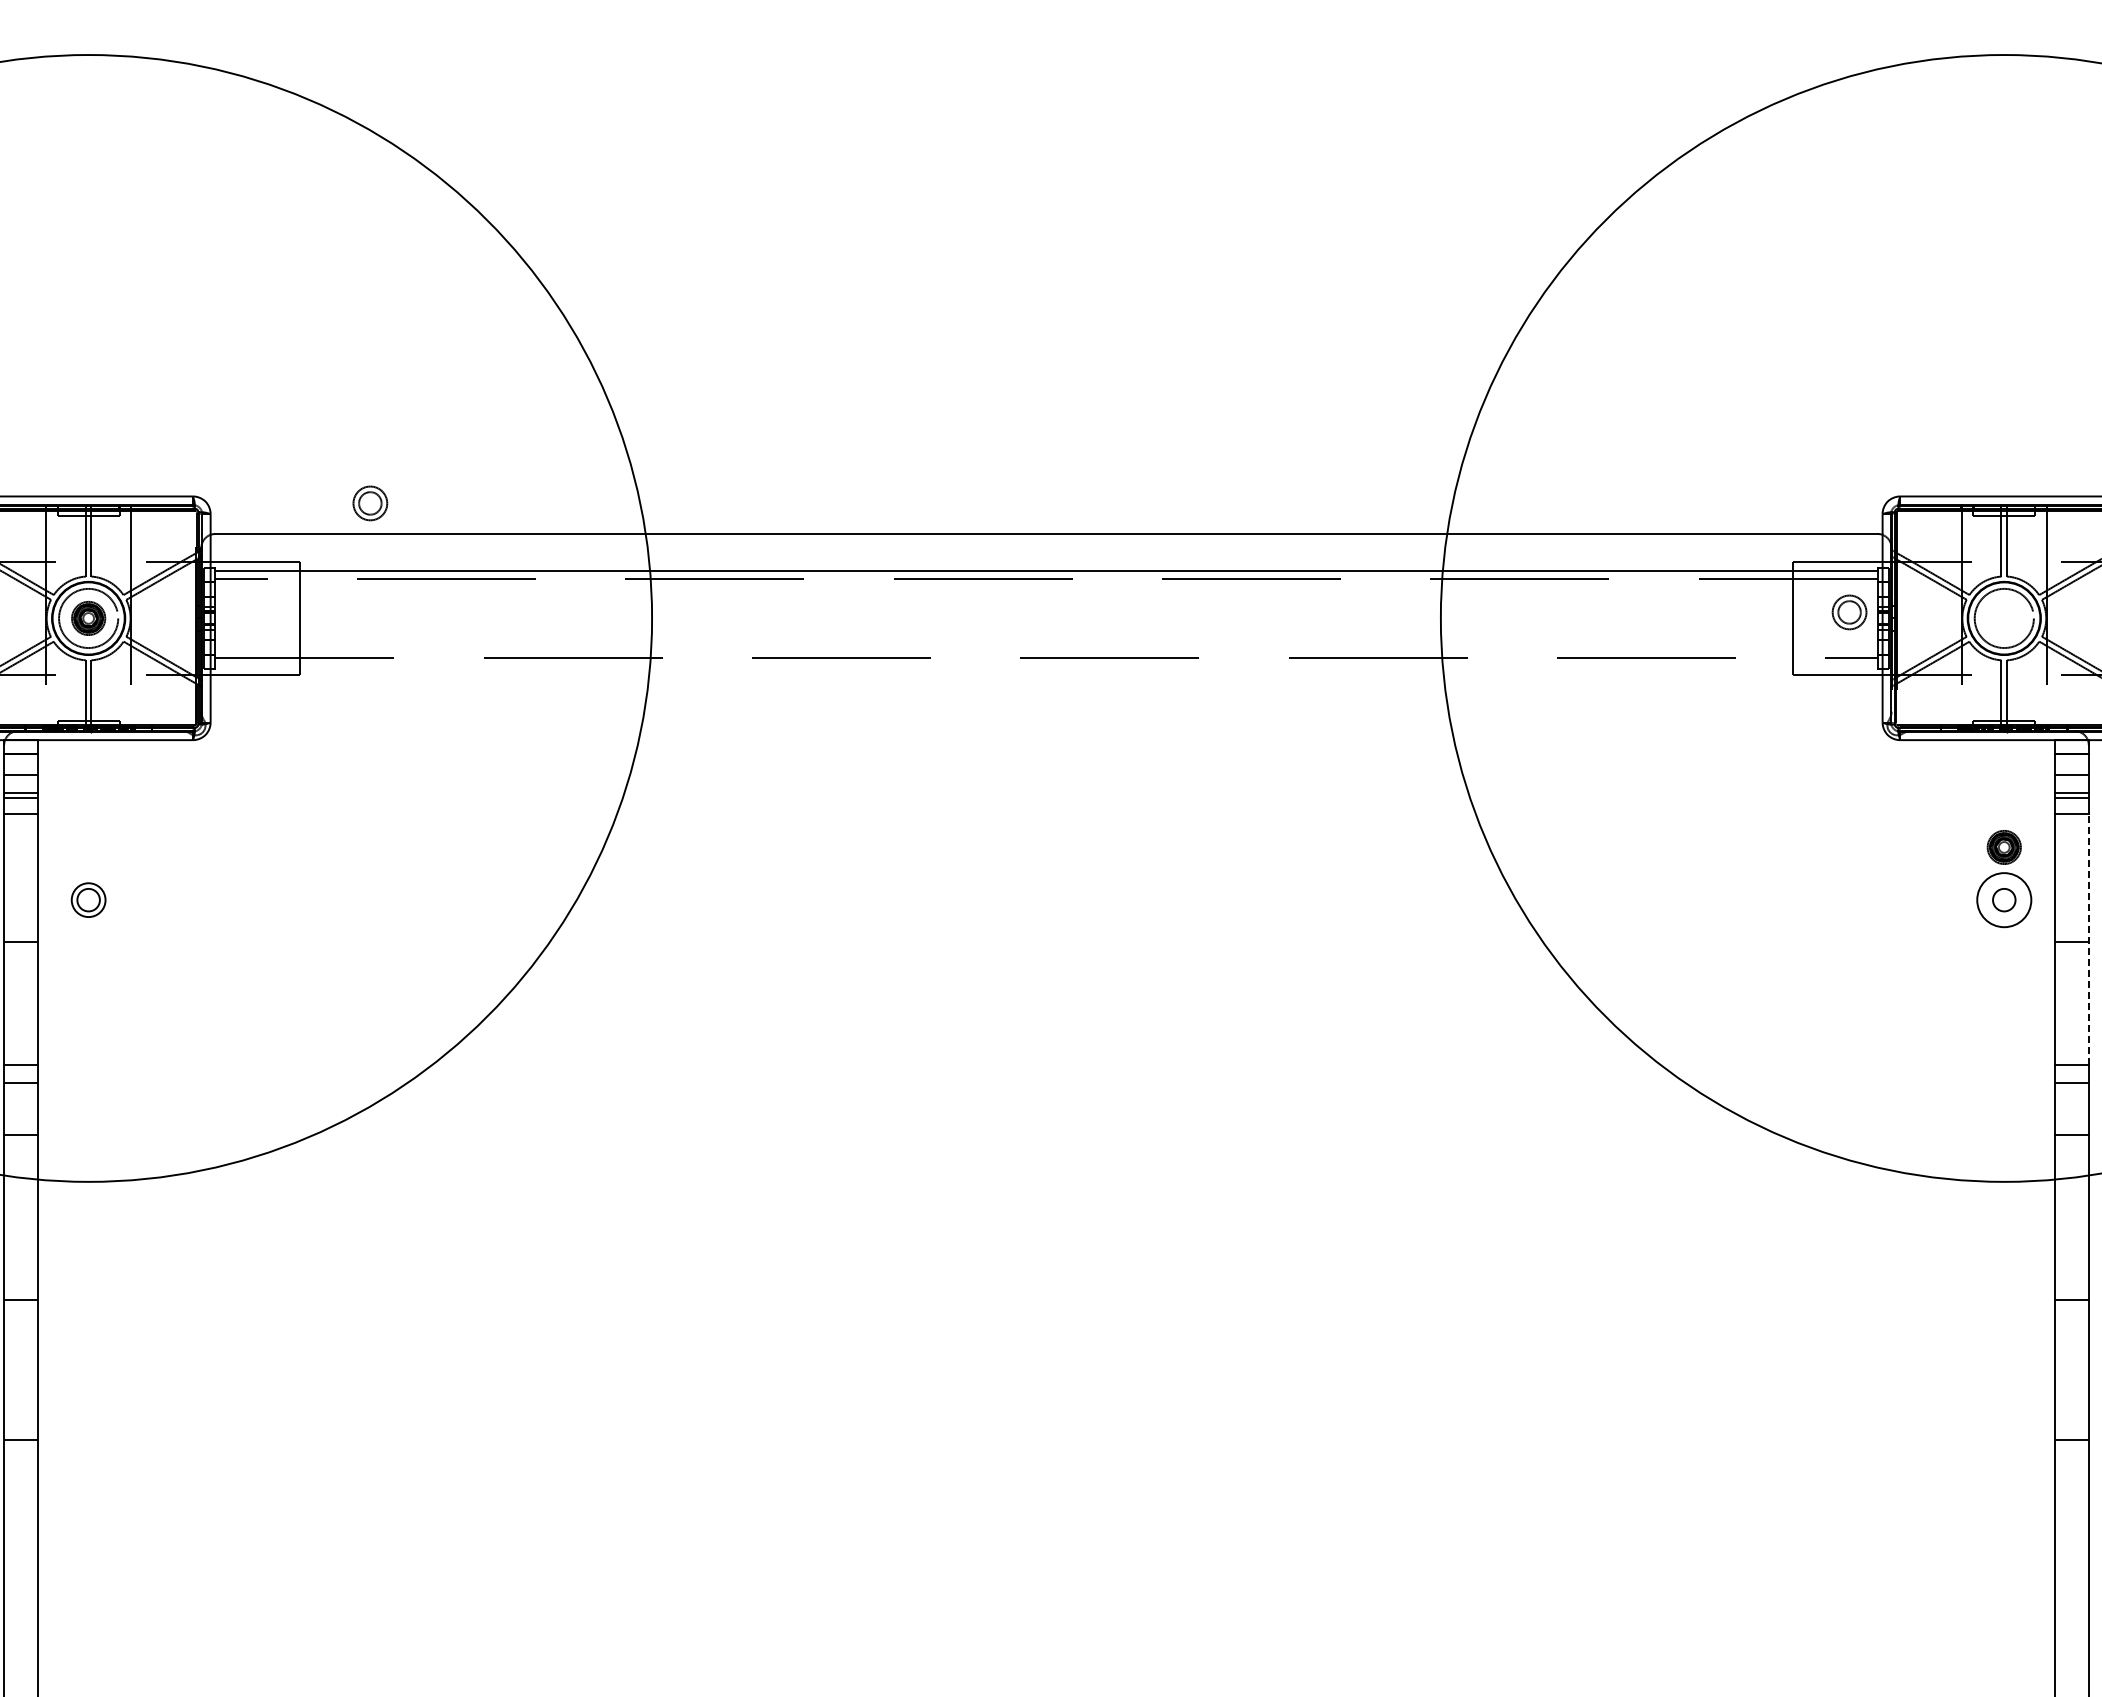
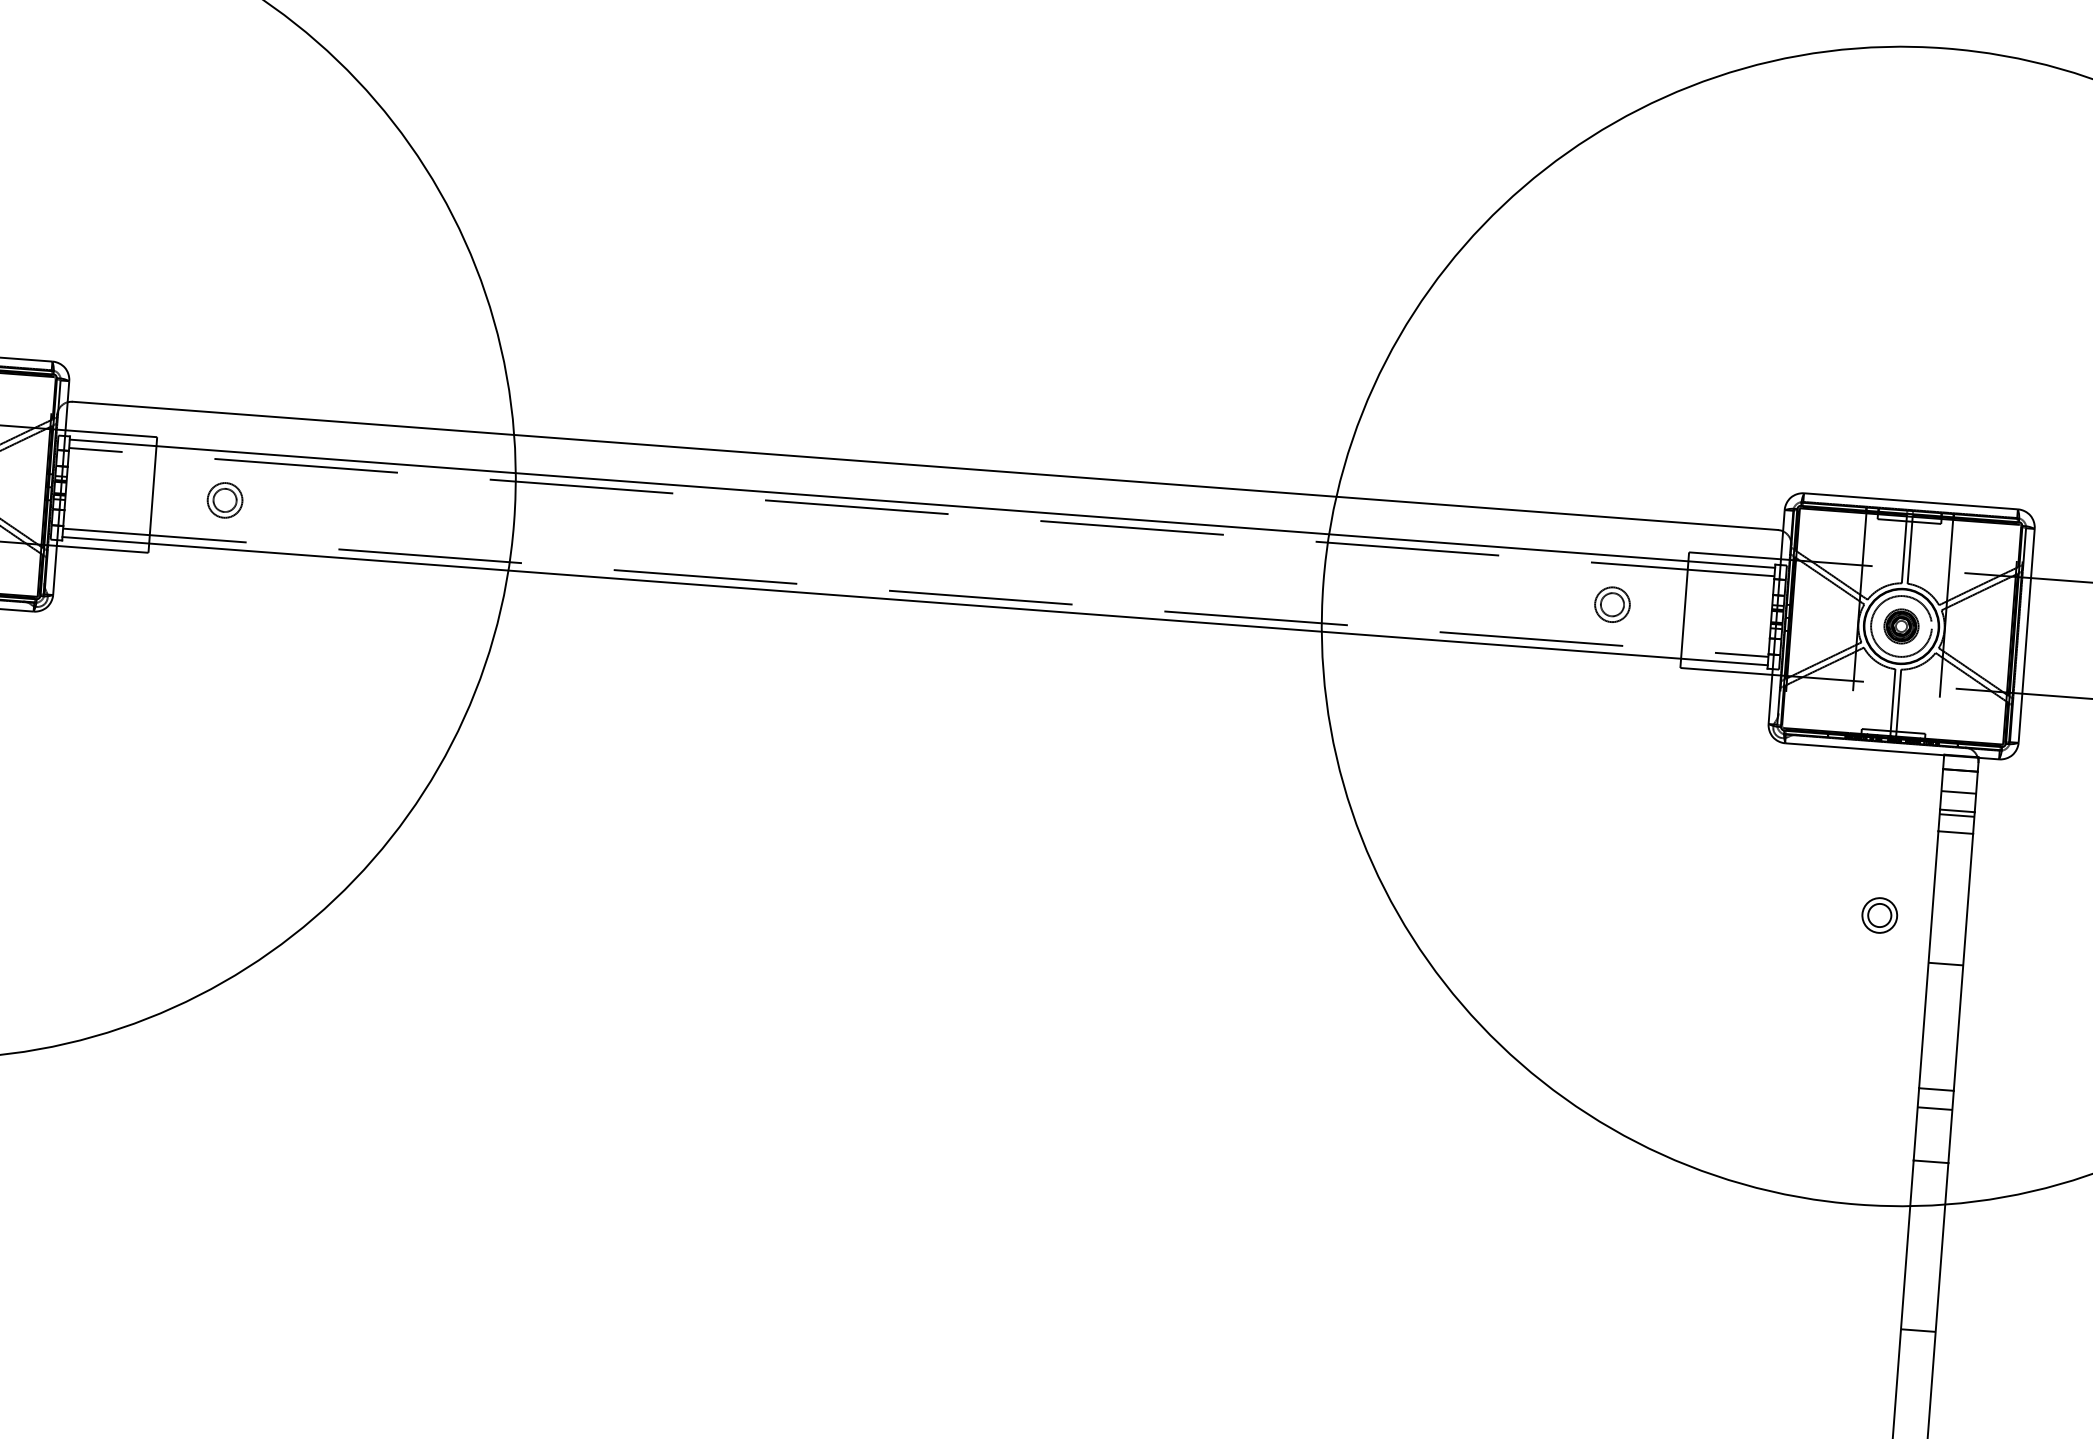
part: (370, 503) -> (225, 500), moved
part: (1849, 612) -> (1612, 604), moved
line: (1046, 665) -> (915, 600), added
part: (2003, 847) -> (1900, 626), moved
circle: (2004, 900) -> (1879, 915), size x0.62
line: (2088, 938) -> (1963, 961), dashed -> solid

